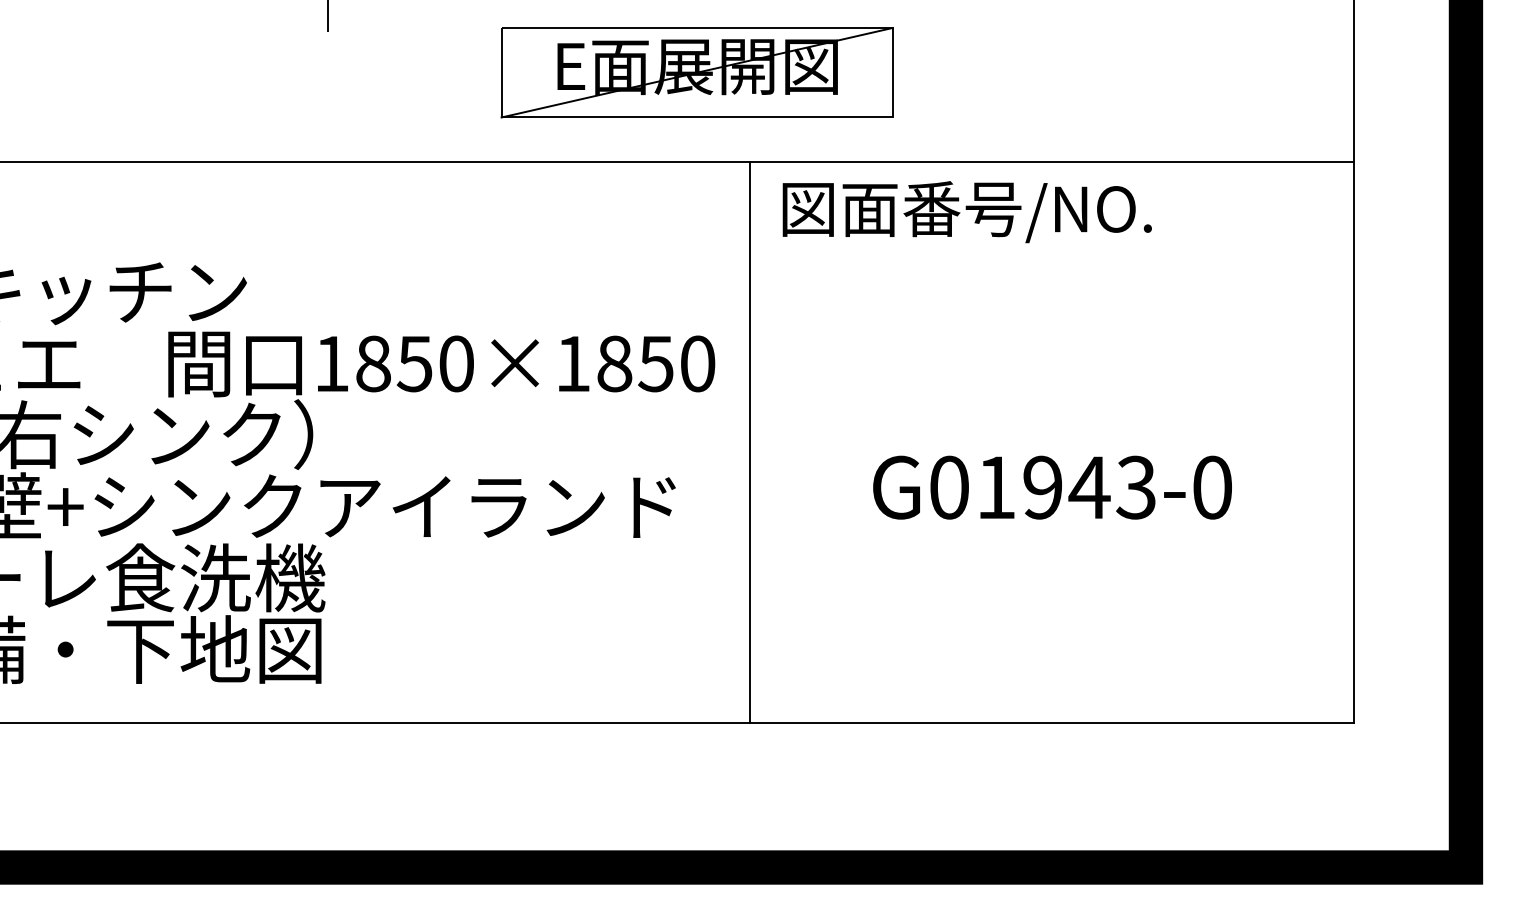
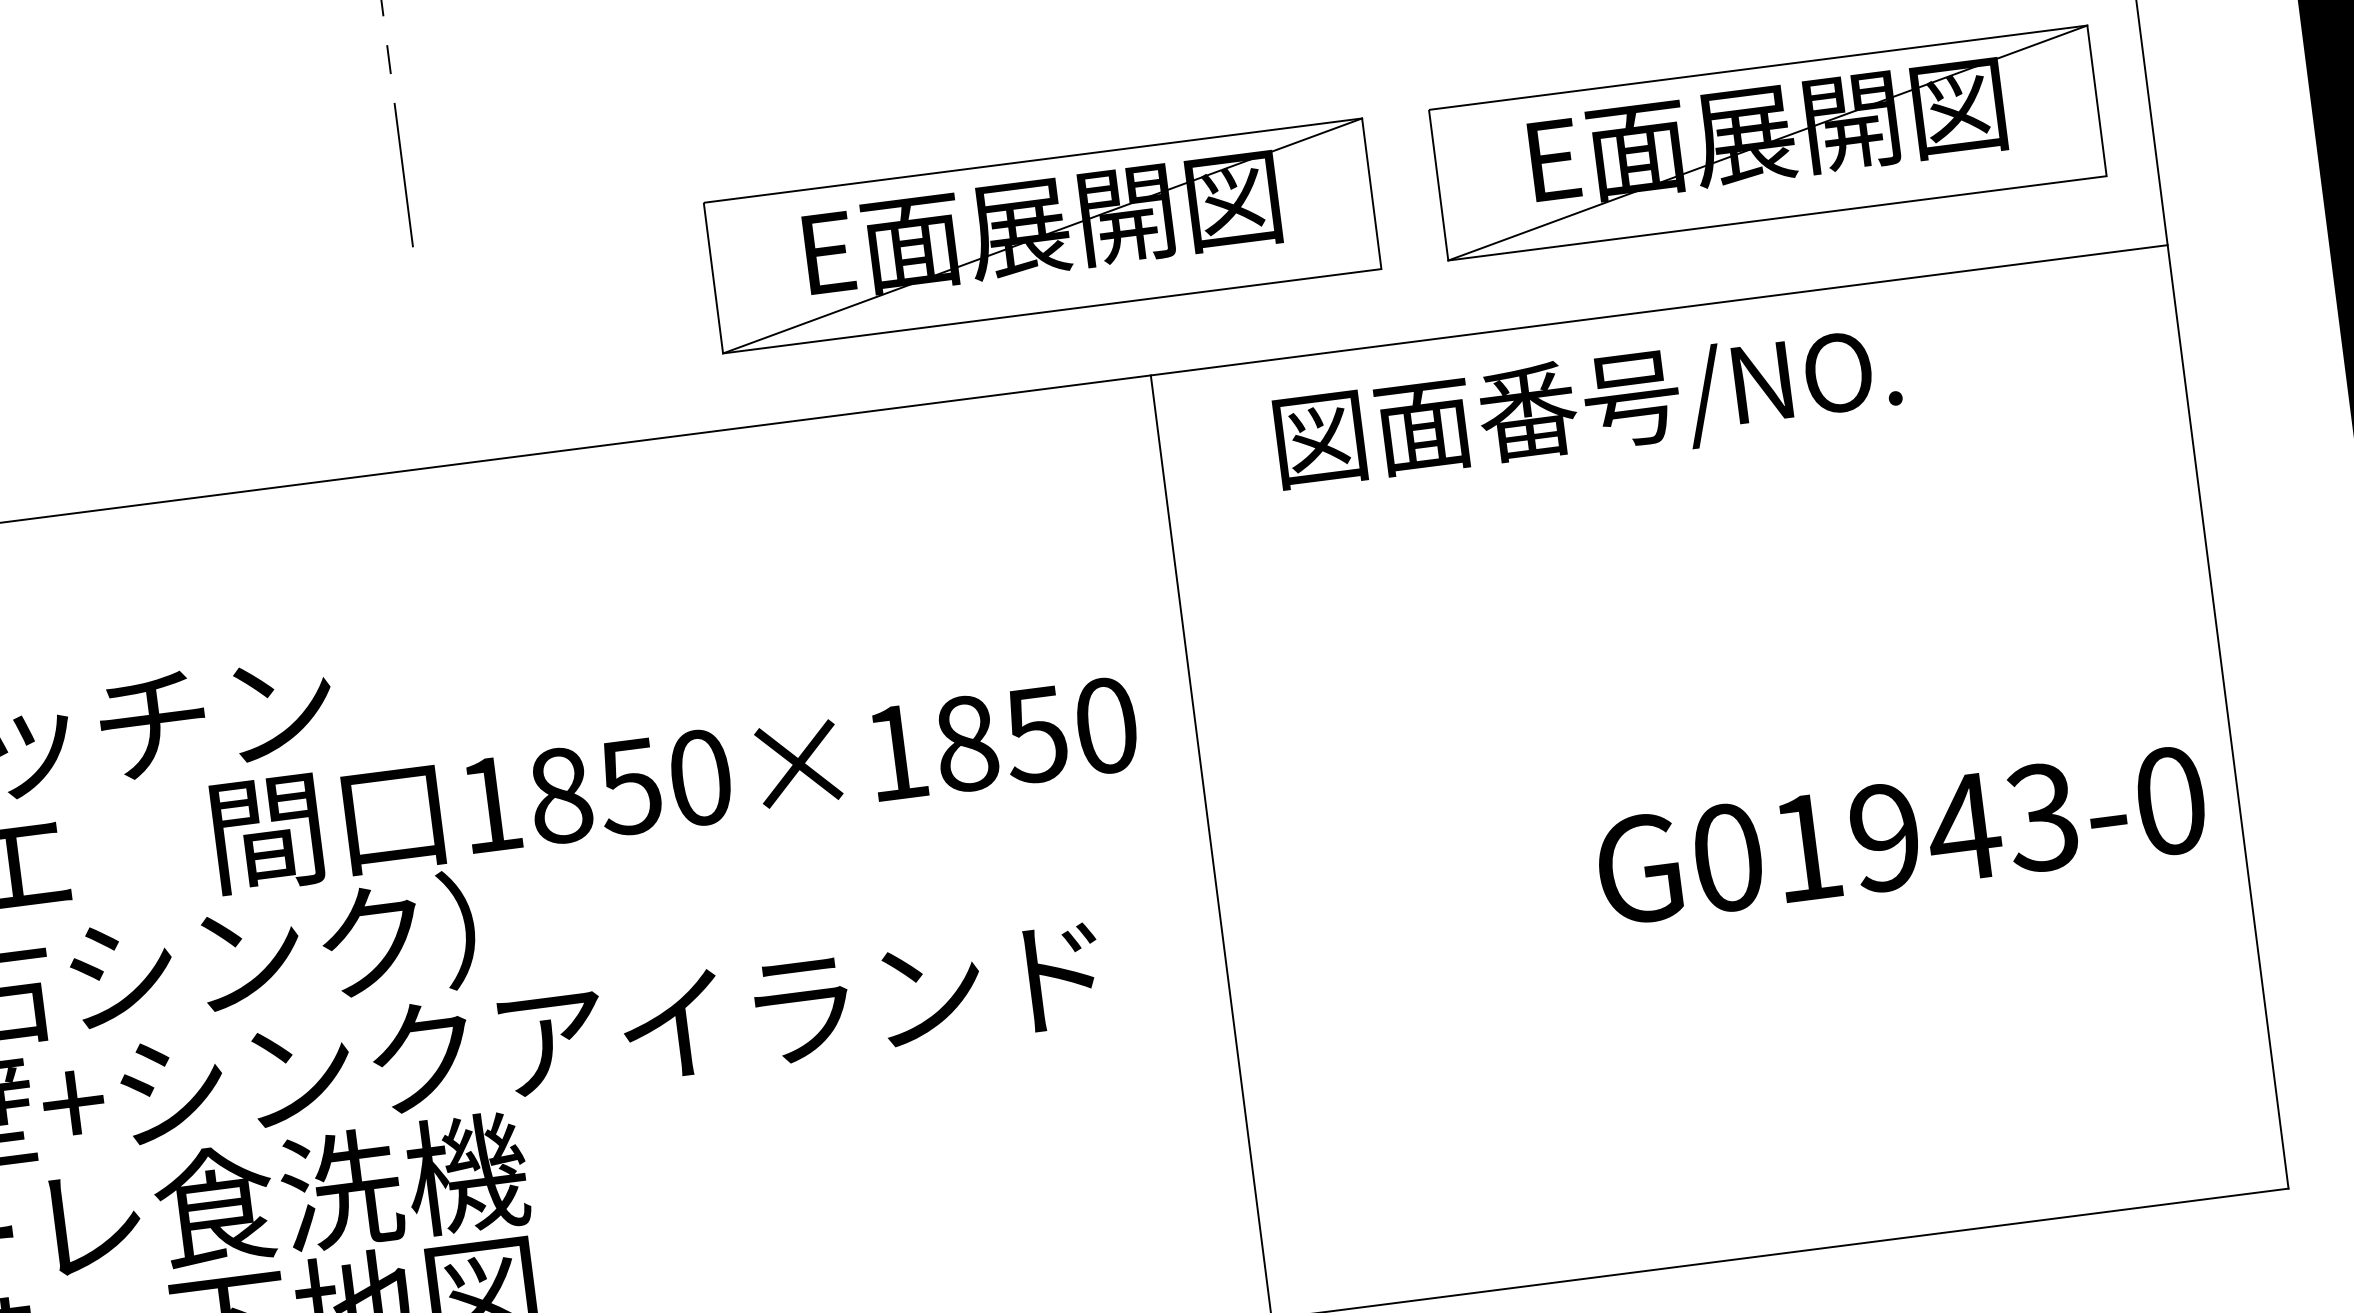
part: (1127, 72) -> (1766, 142), added
text: (966, 212) -> (1587, 410), moved
text: (1052, 487) -> (1901, 835), moved

